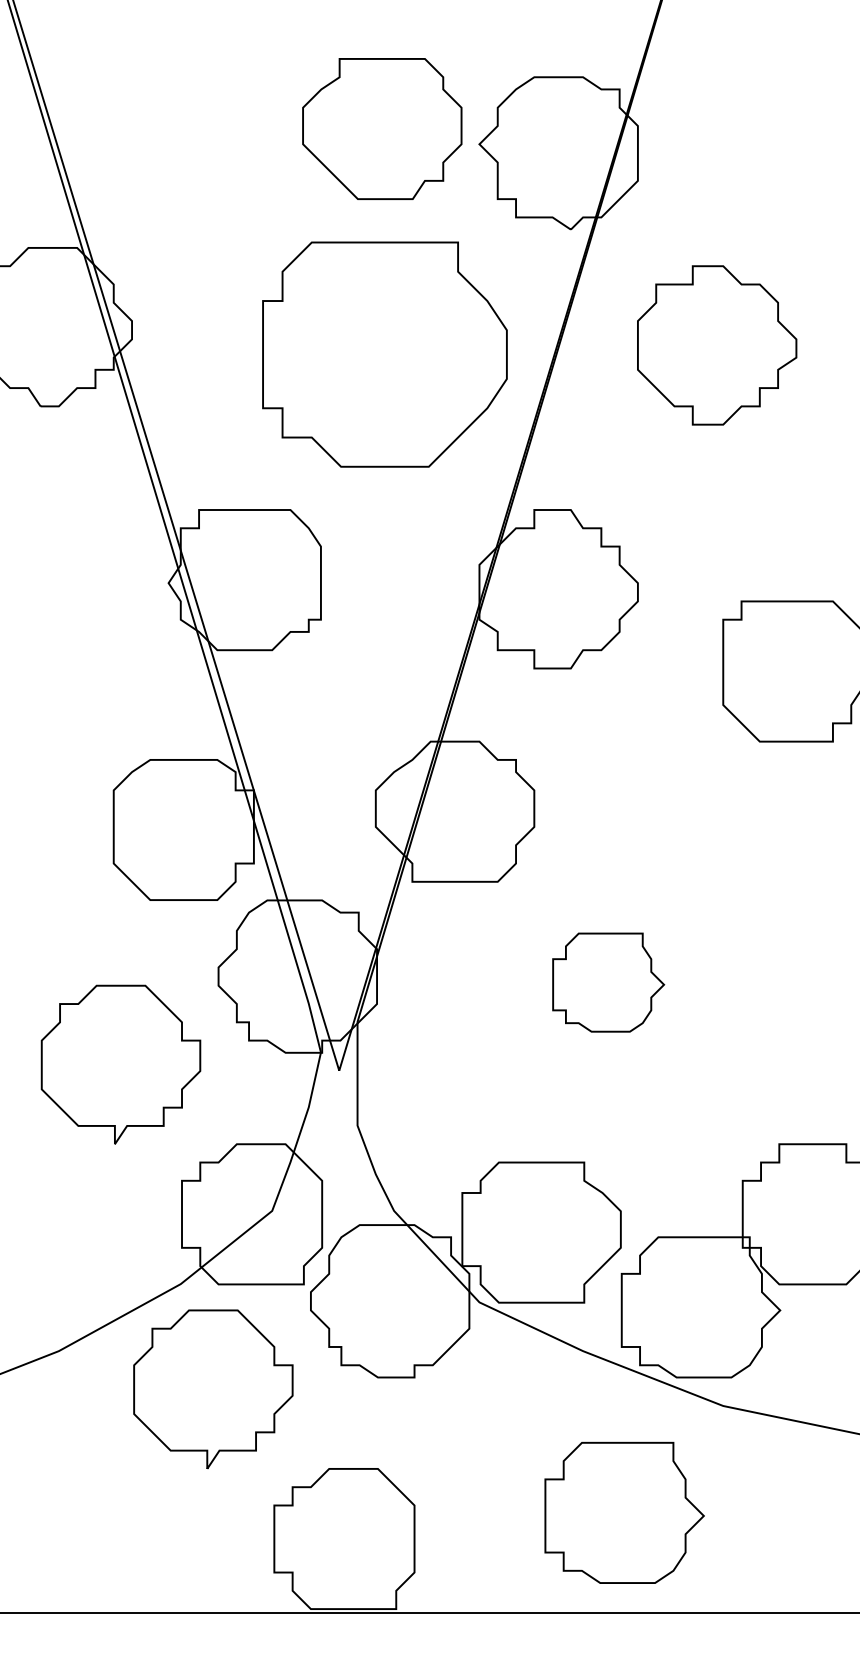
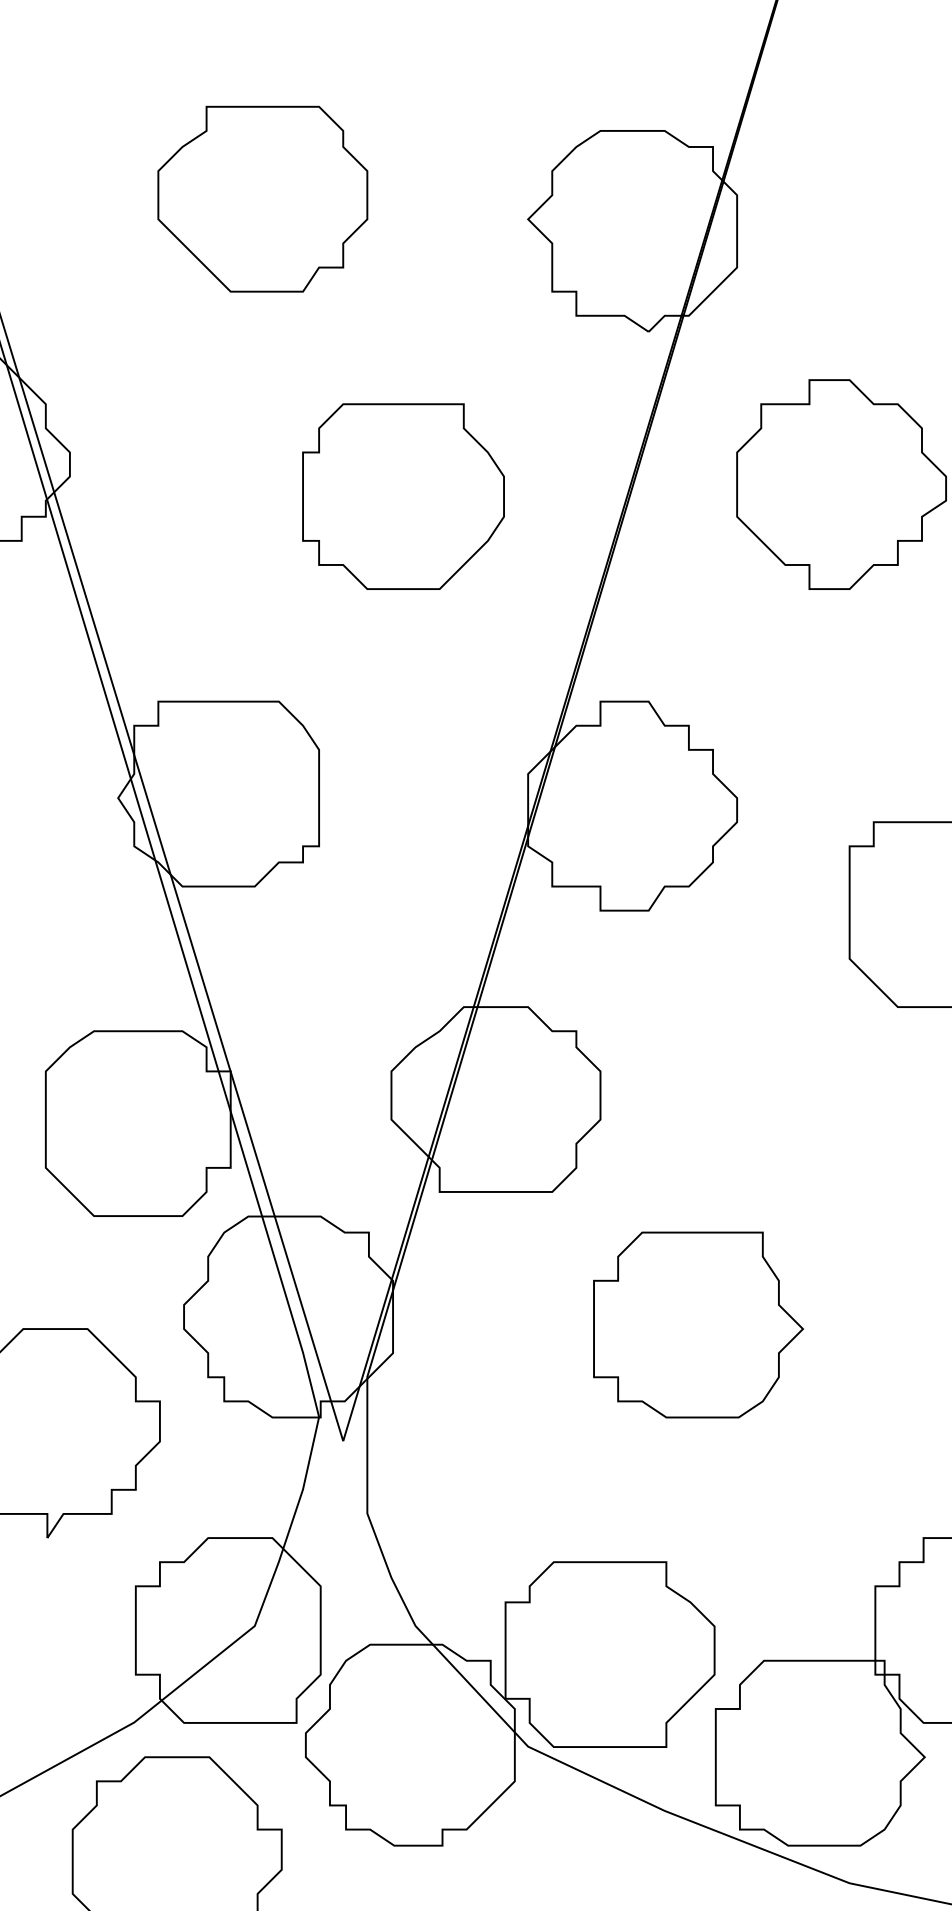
part: (382, 128) -> (263, 198), moved
part: (384, 354) -> (402, 496), size x0.62
part: (608, 982) -> (698, 1324), size x1.43

